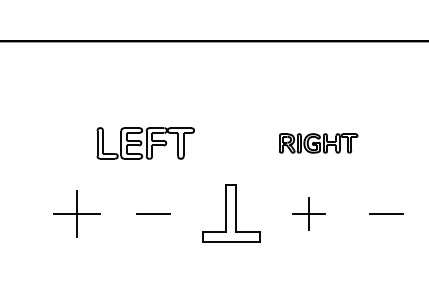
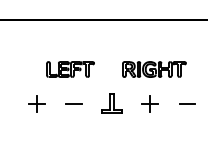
part: (318, 143) -> (154, 69), size x1.67
part: (75, 213) -> (36, 103), size x0.71
part: (229, 213) -> (111, 103), size x0.71

